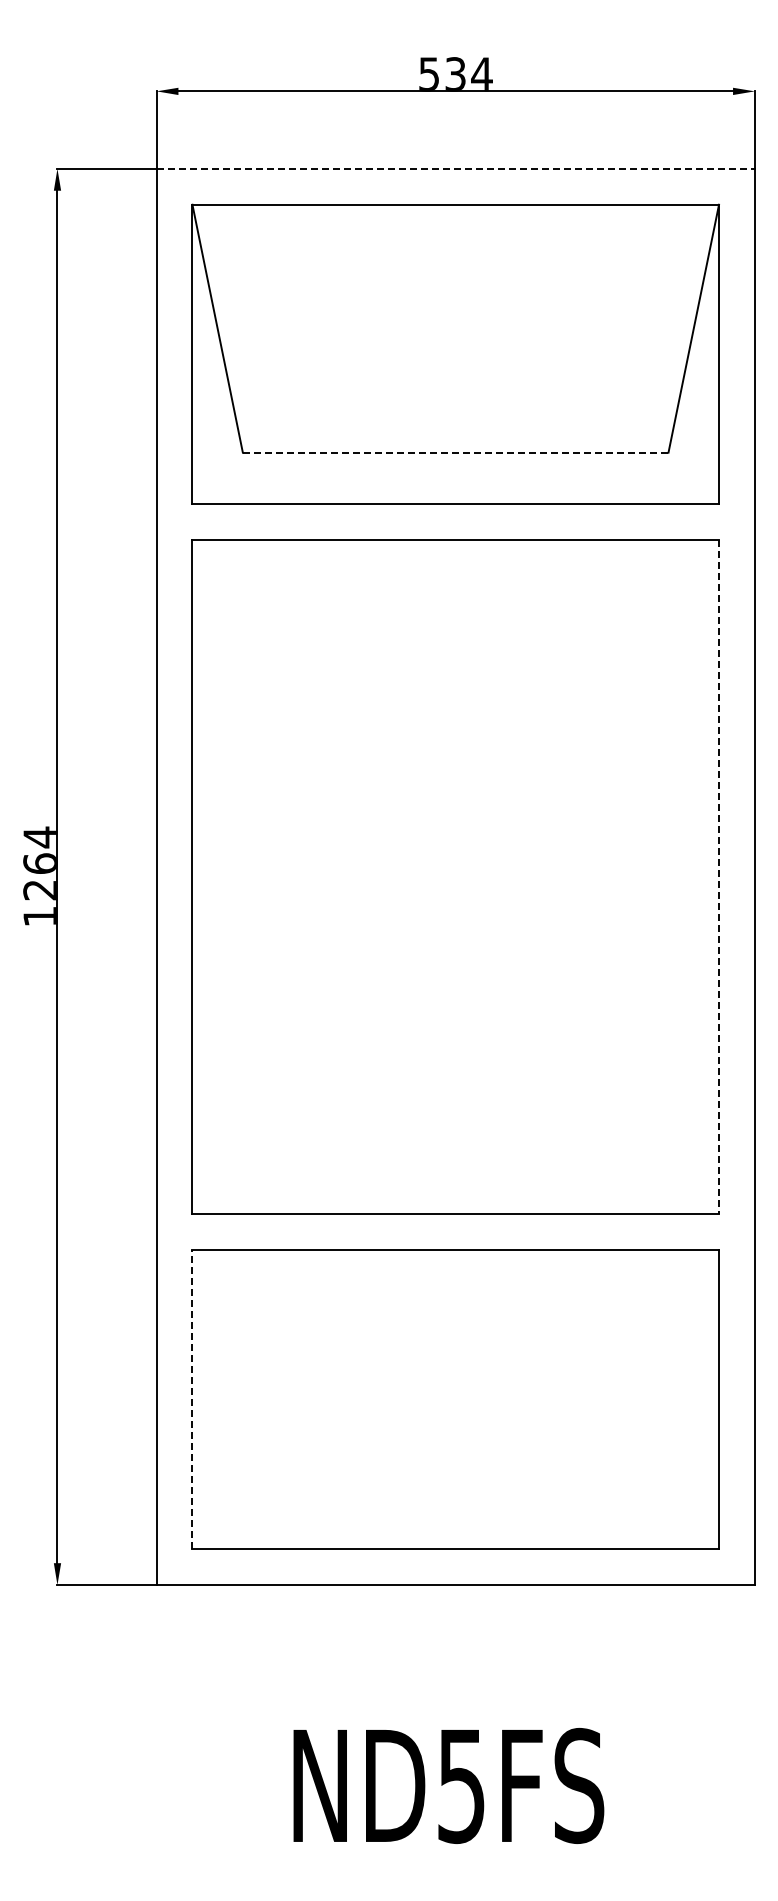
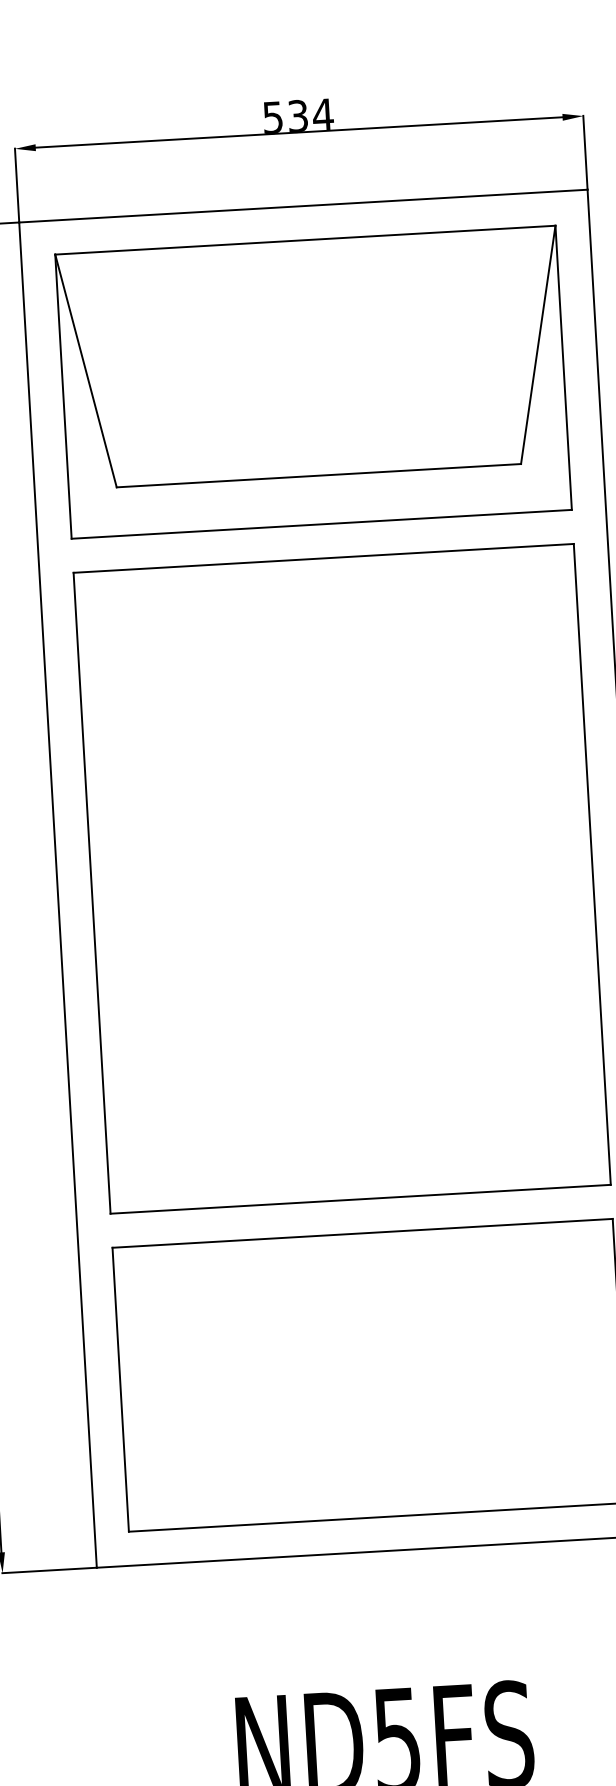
line: (456, 168) -> (304, 205), dashed -> solid
line: (455, 452) -> (318, 475), dashed -> solid
line: (719, 877) -> (592, 864), dashed -> solid
line: (192, 1399) -> (120, 1389), dashed -> solid

